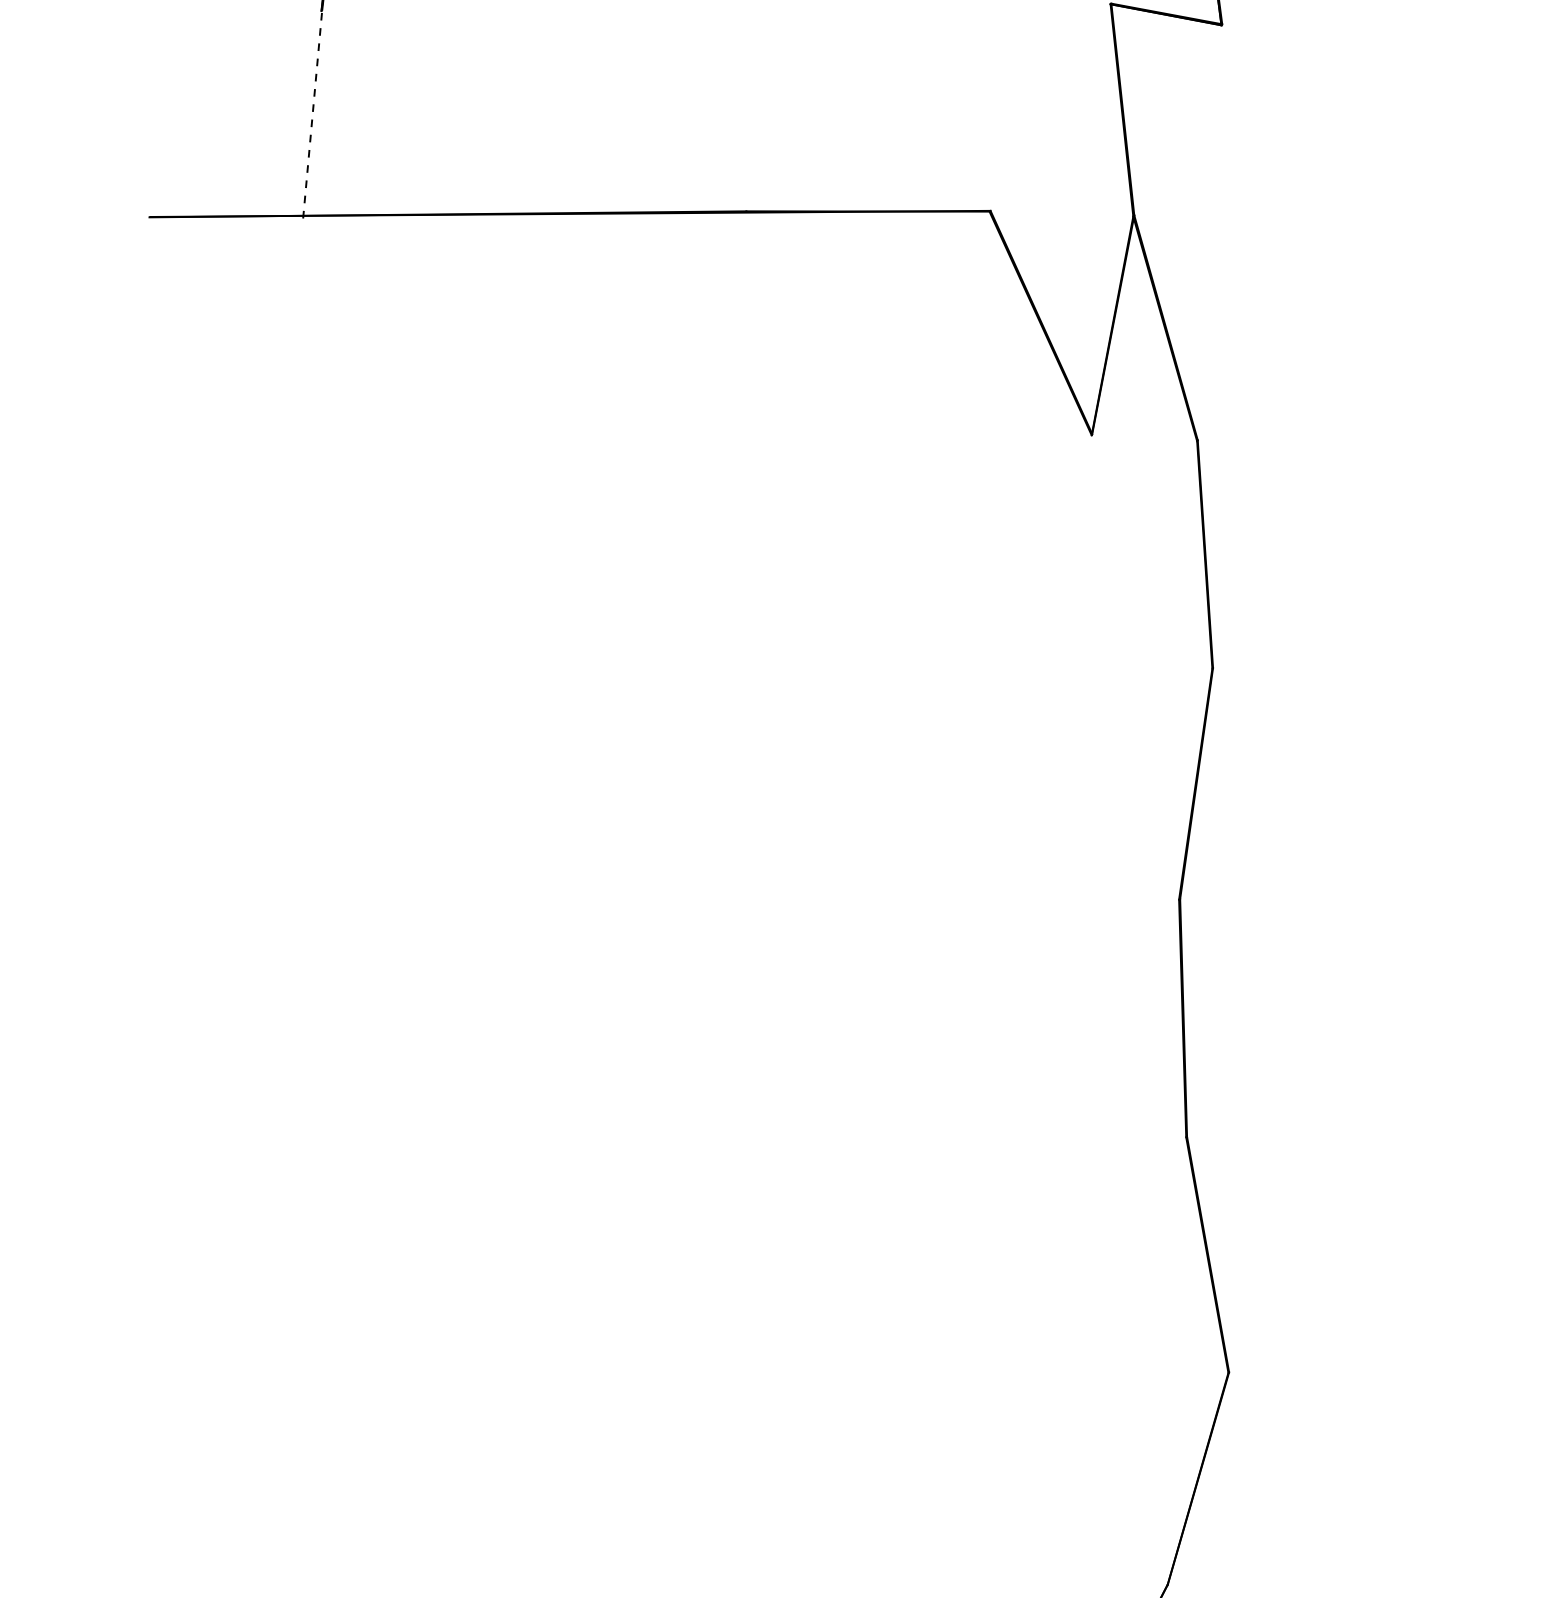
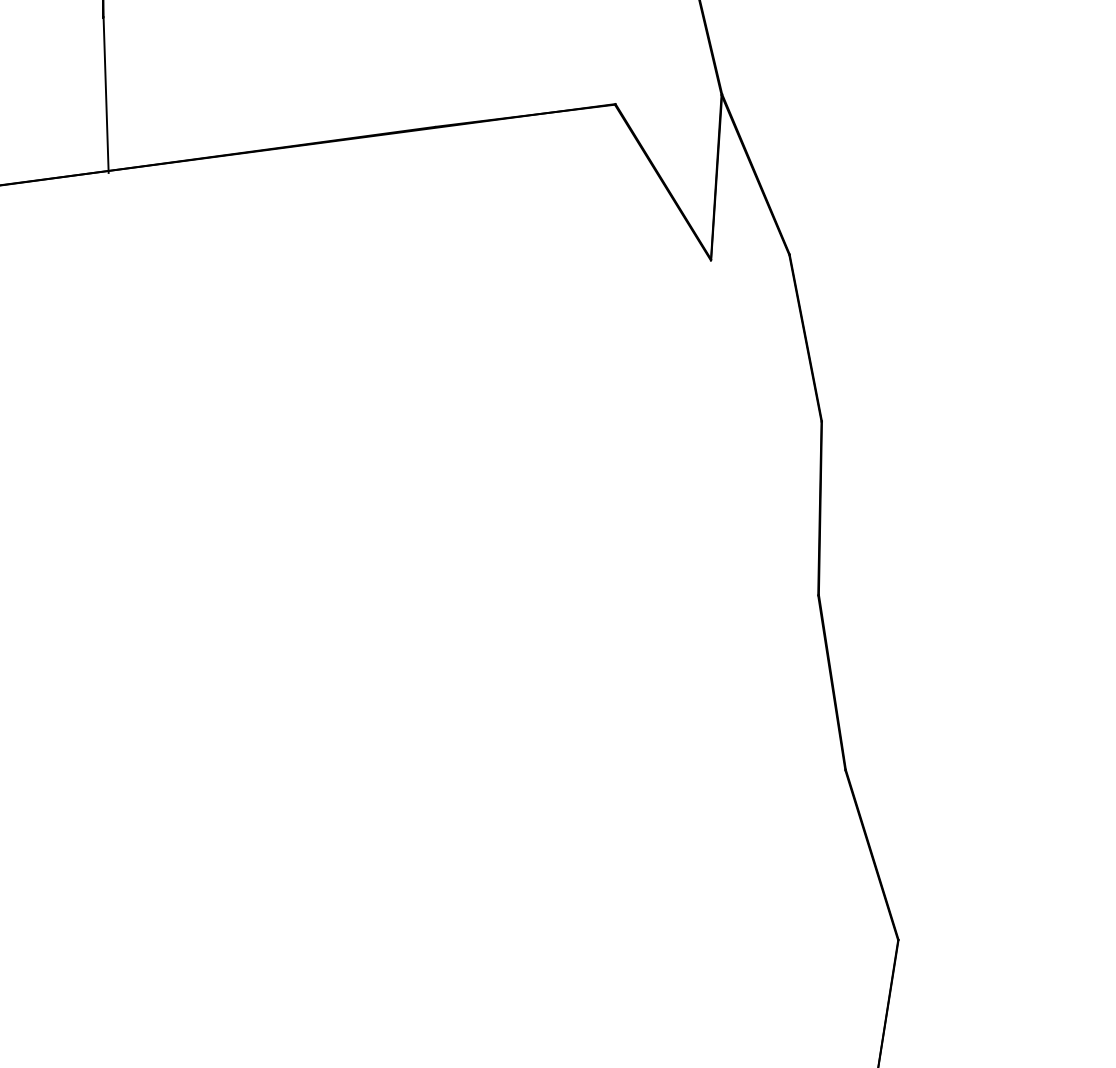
line: (312, 114) -> (105, 95), dashed -> solid

